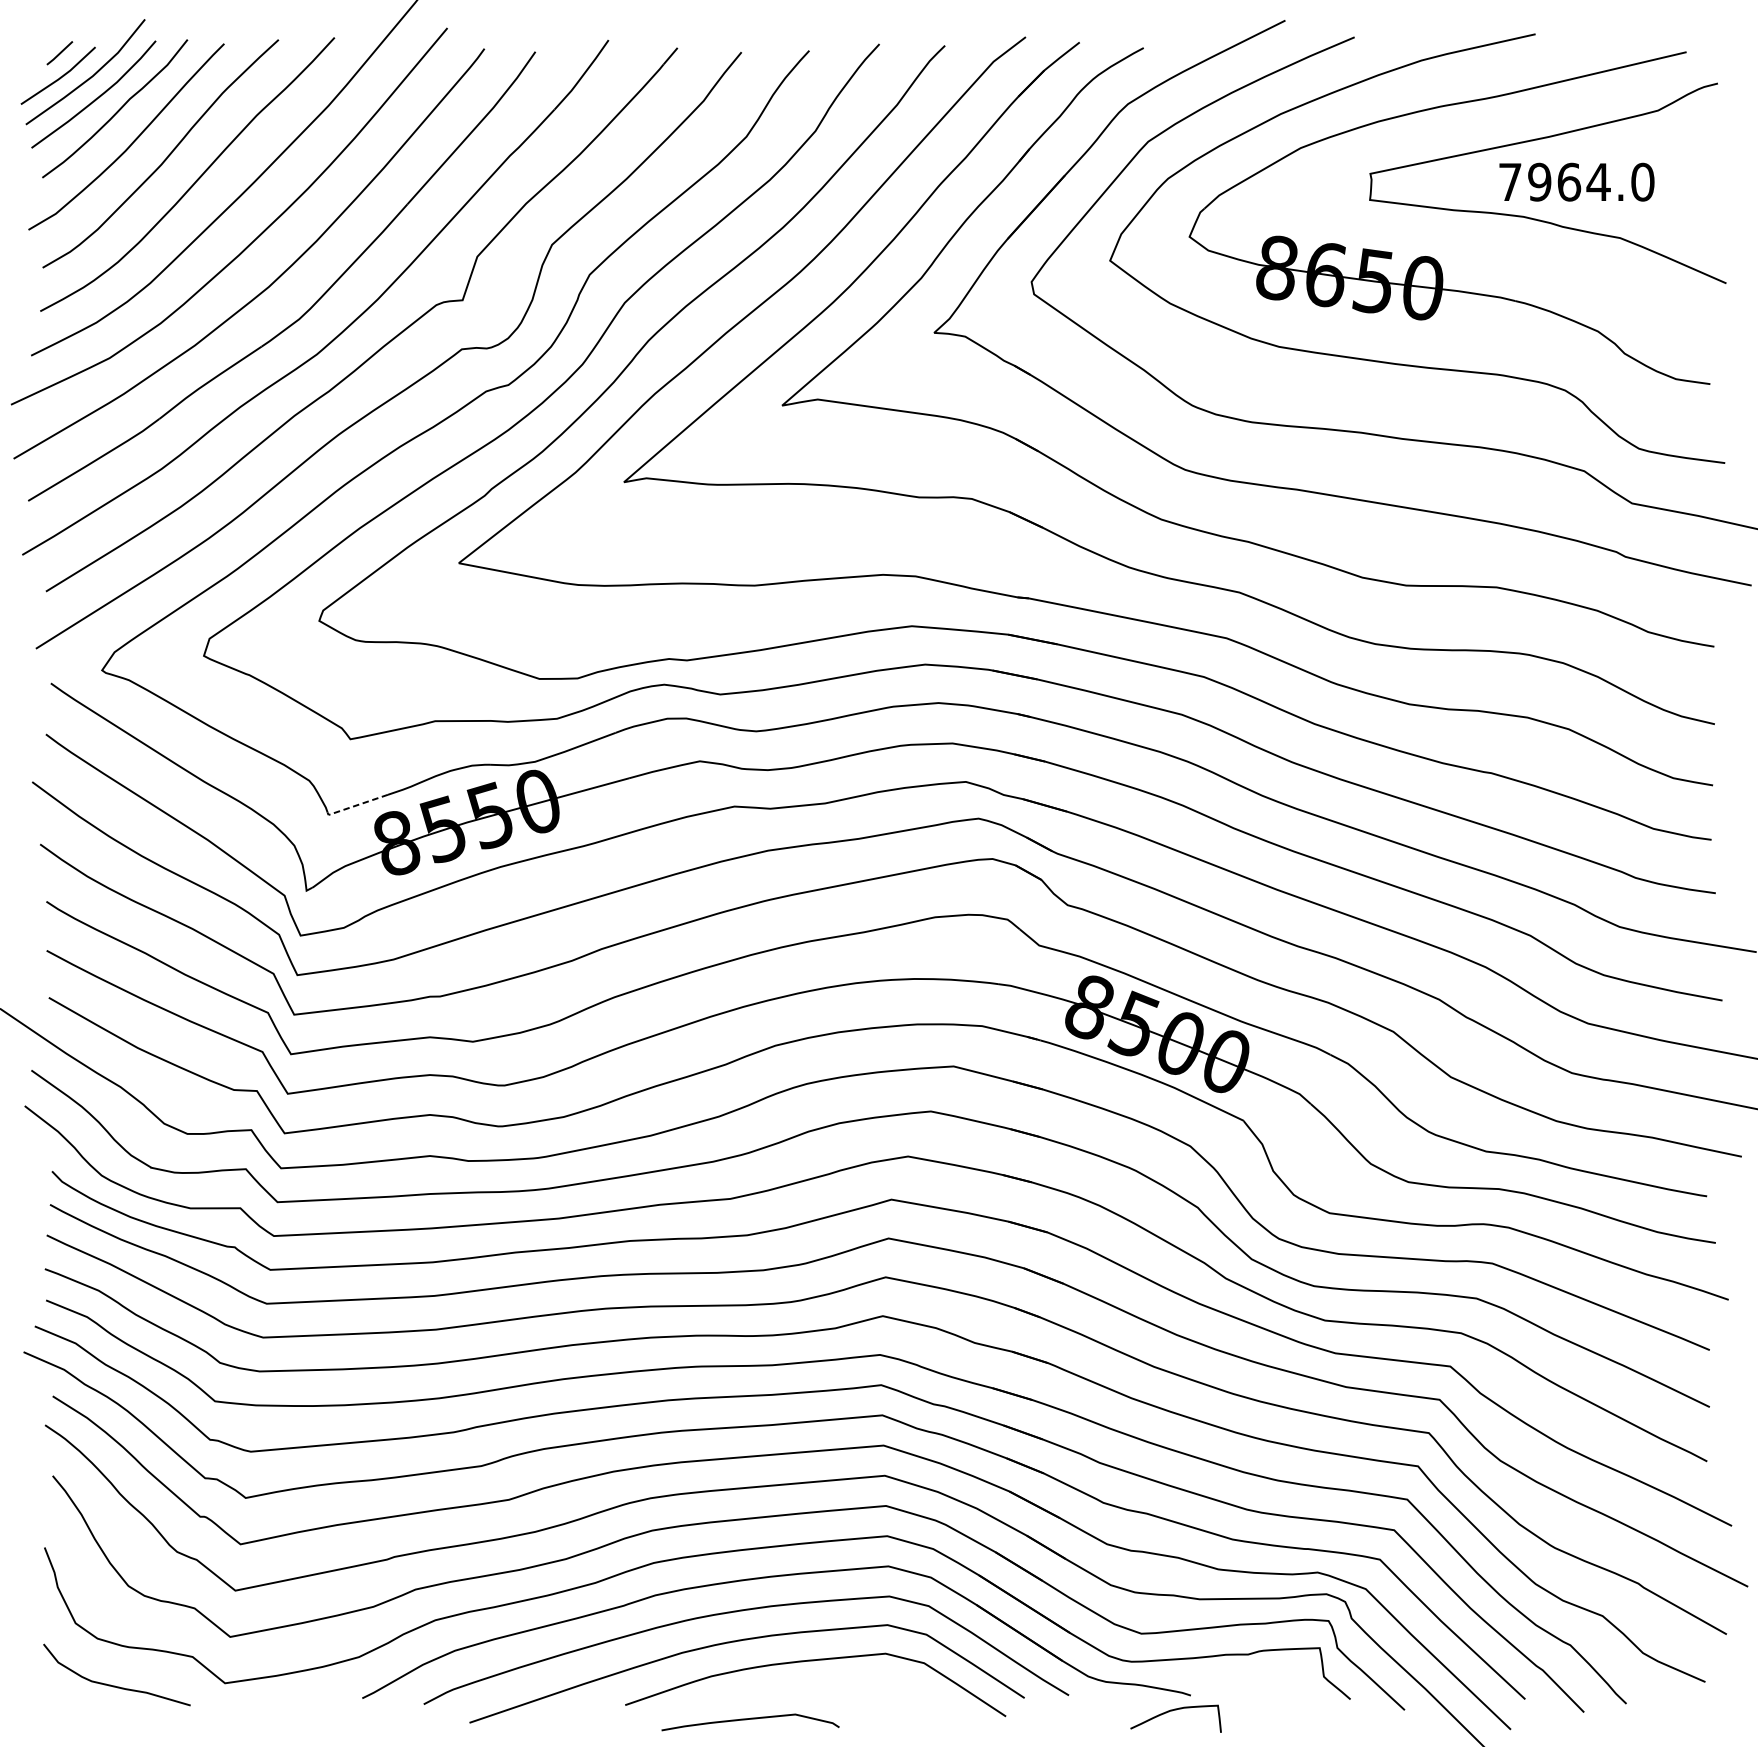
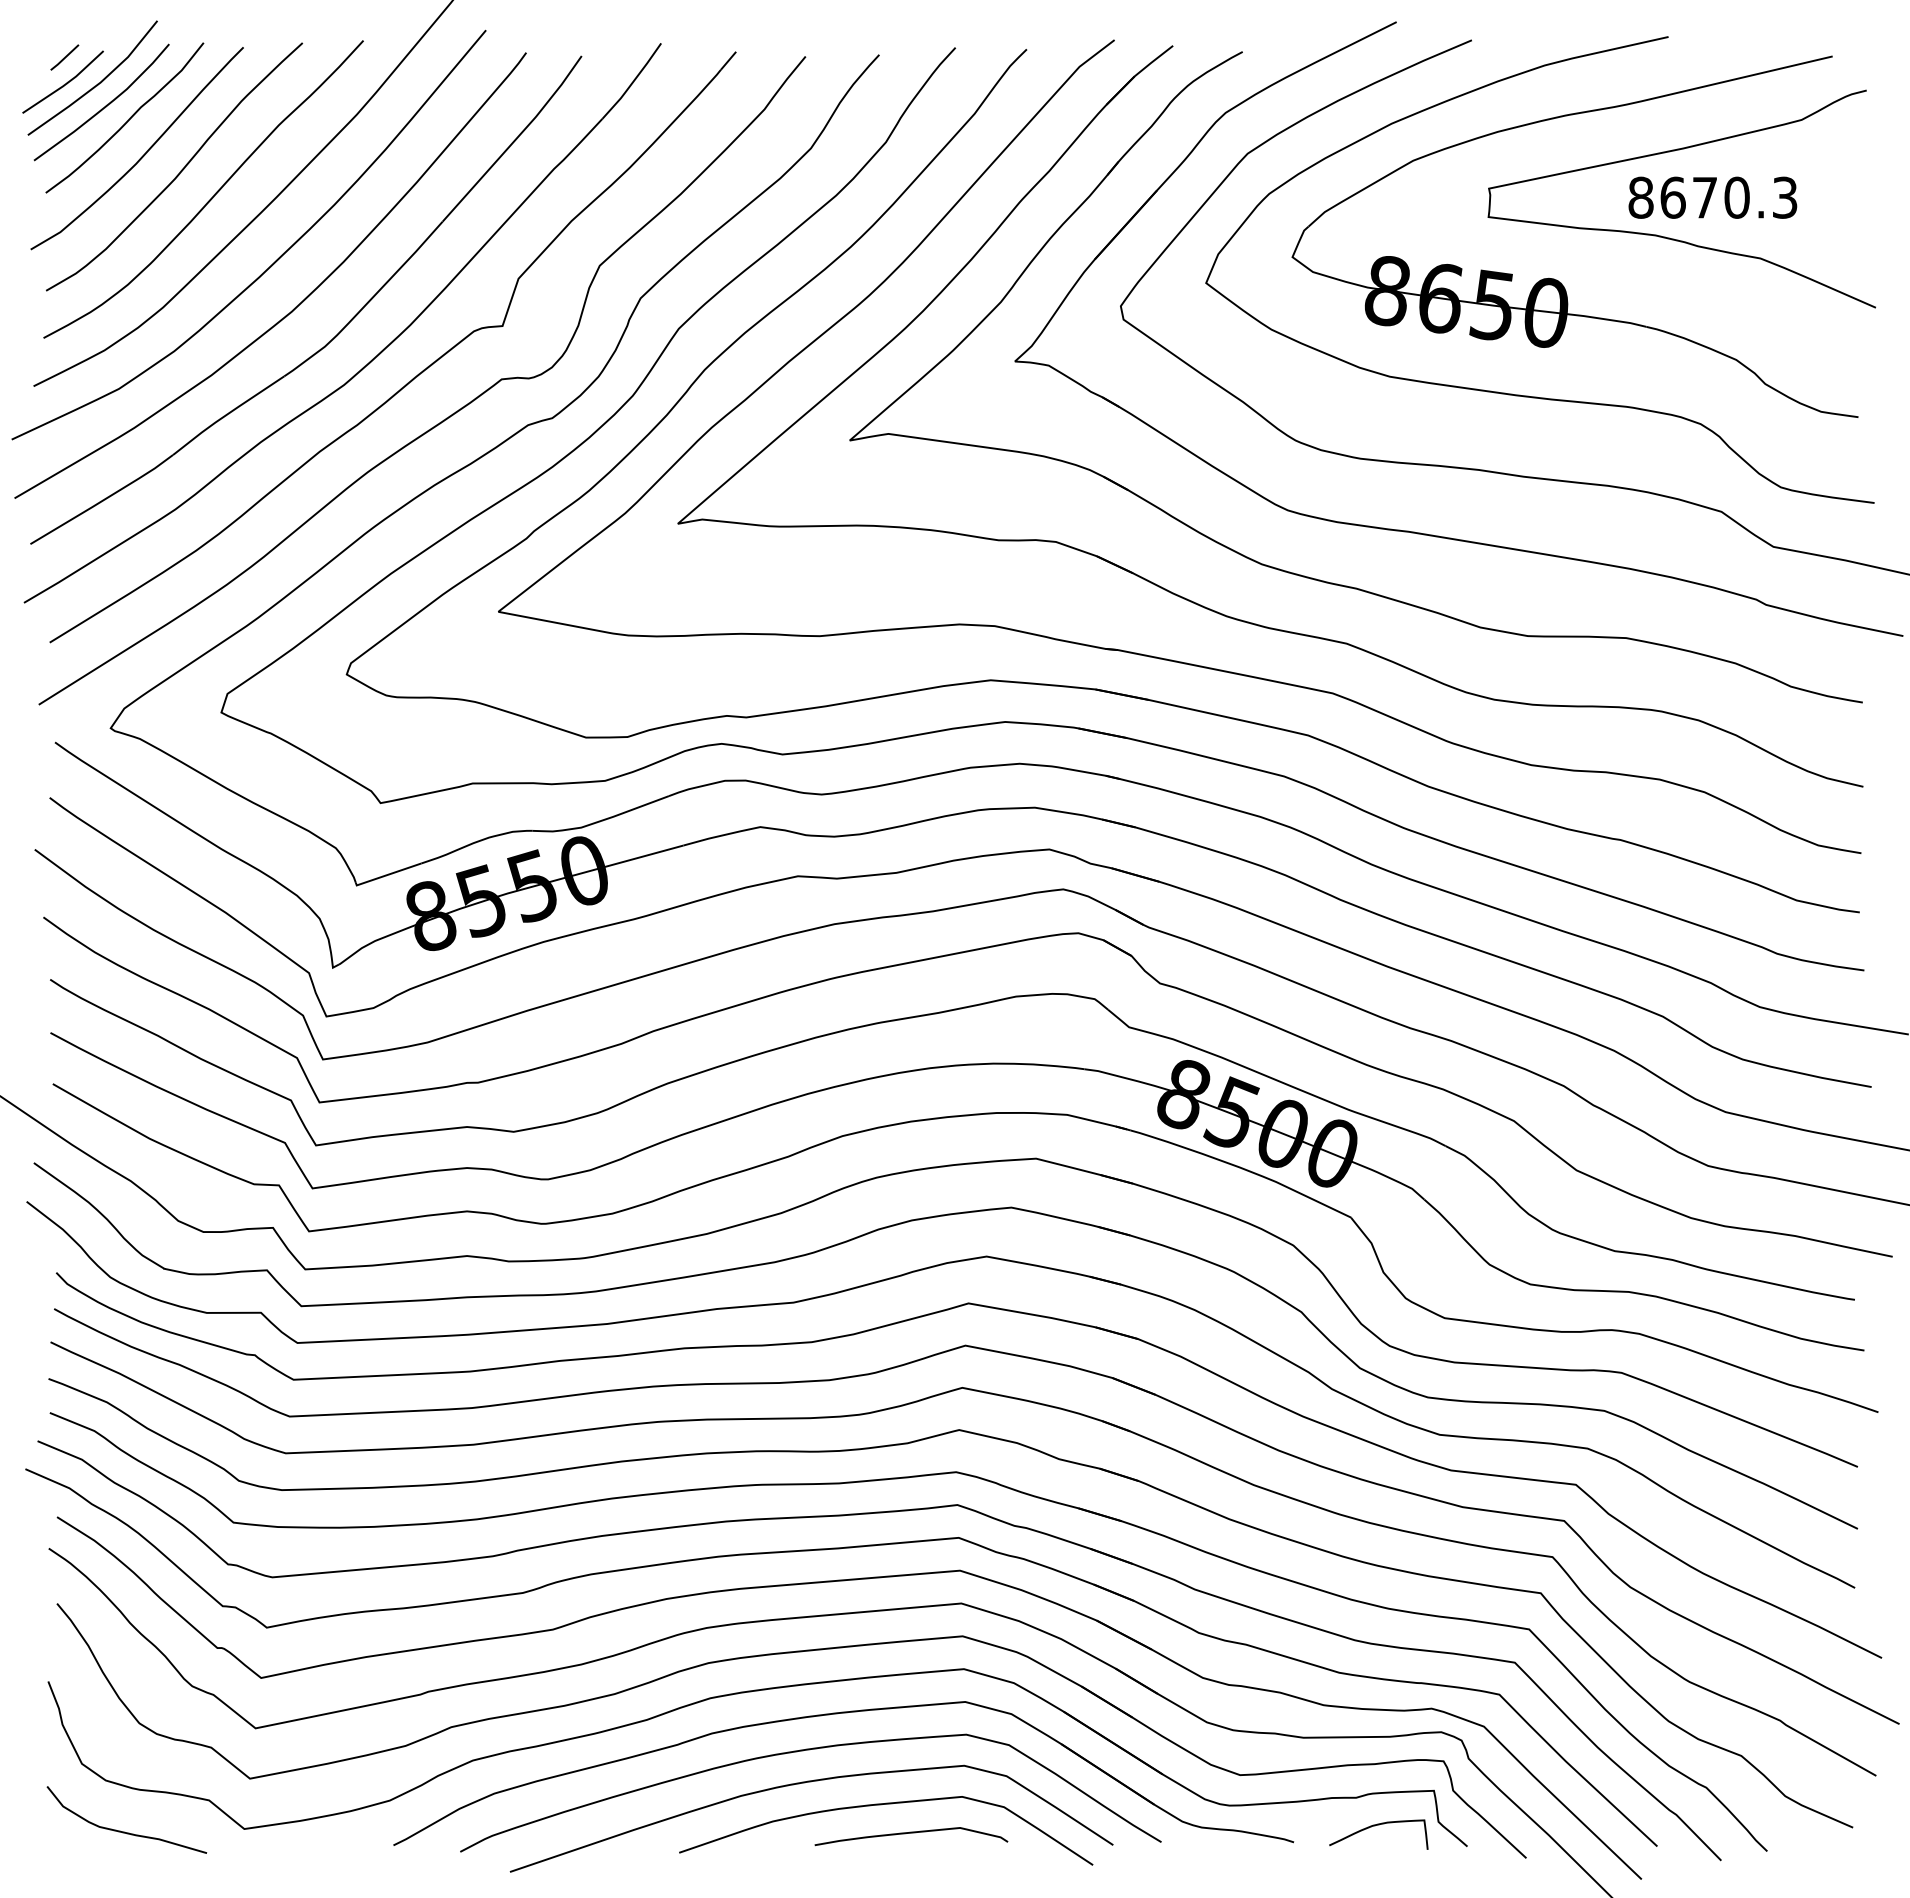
text: (1576, 181) -> (1712, 197), 7964.0 -> 8670.3
line: (355, 805) -> (386, 875), dashed -> solid
curve: (1173, 1711) -> (1375, 1826), moved
curve: (750, 1719) -> (911, 1833), moved

